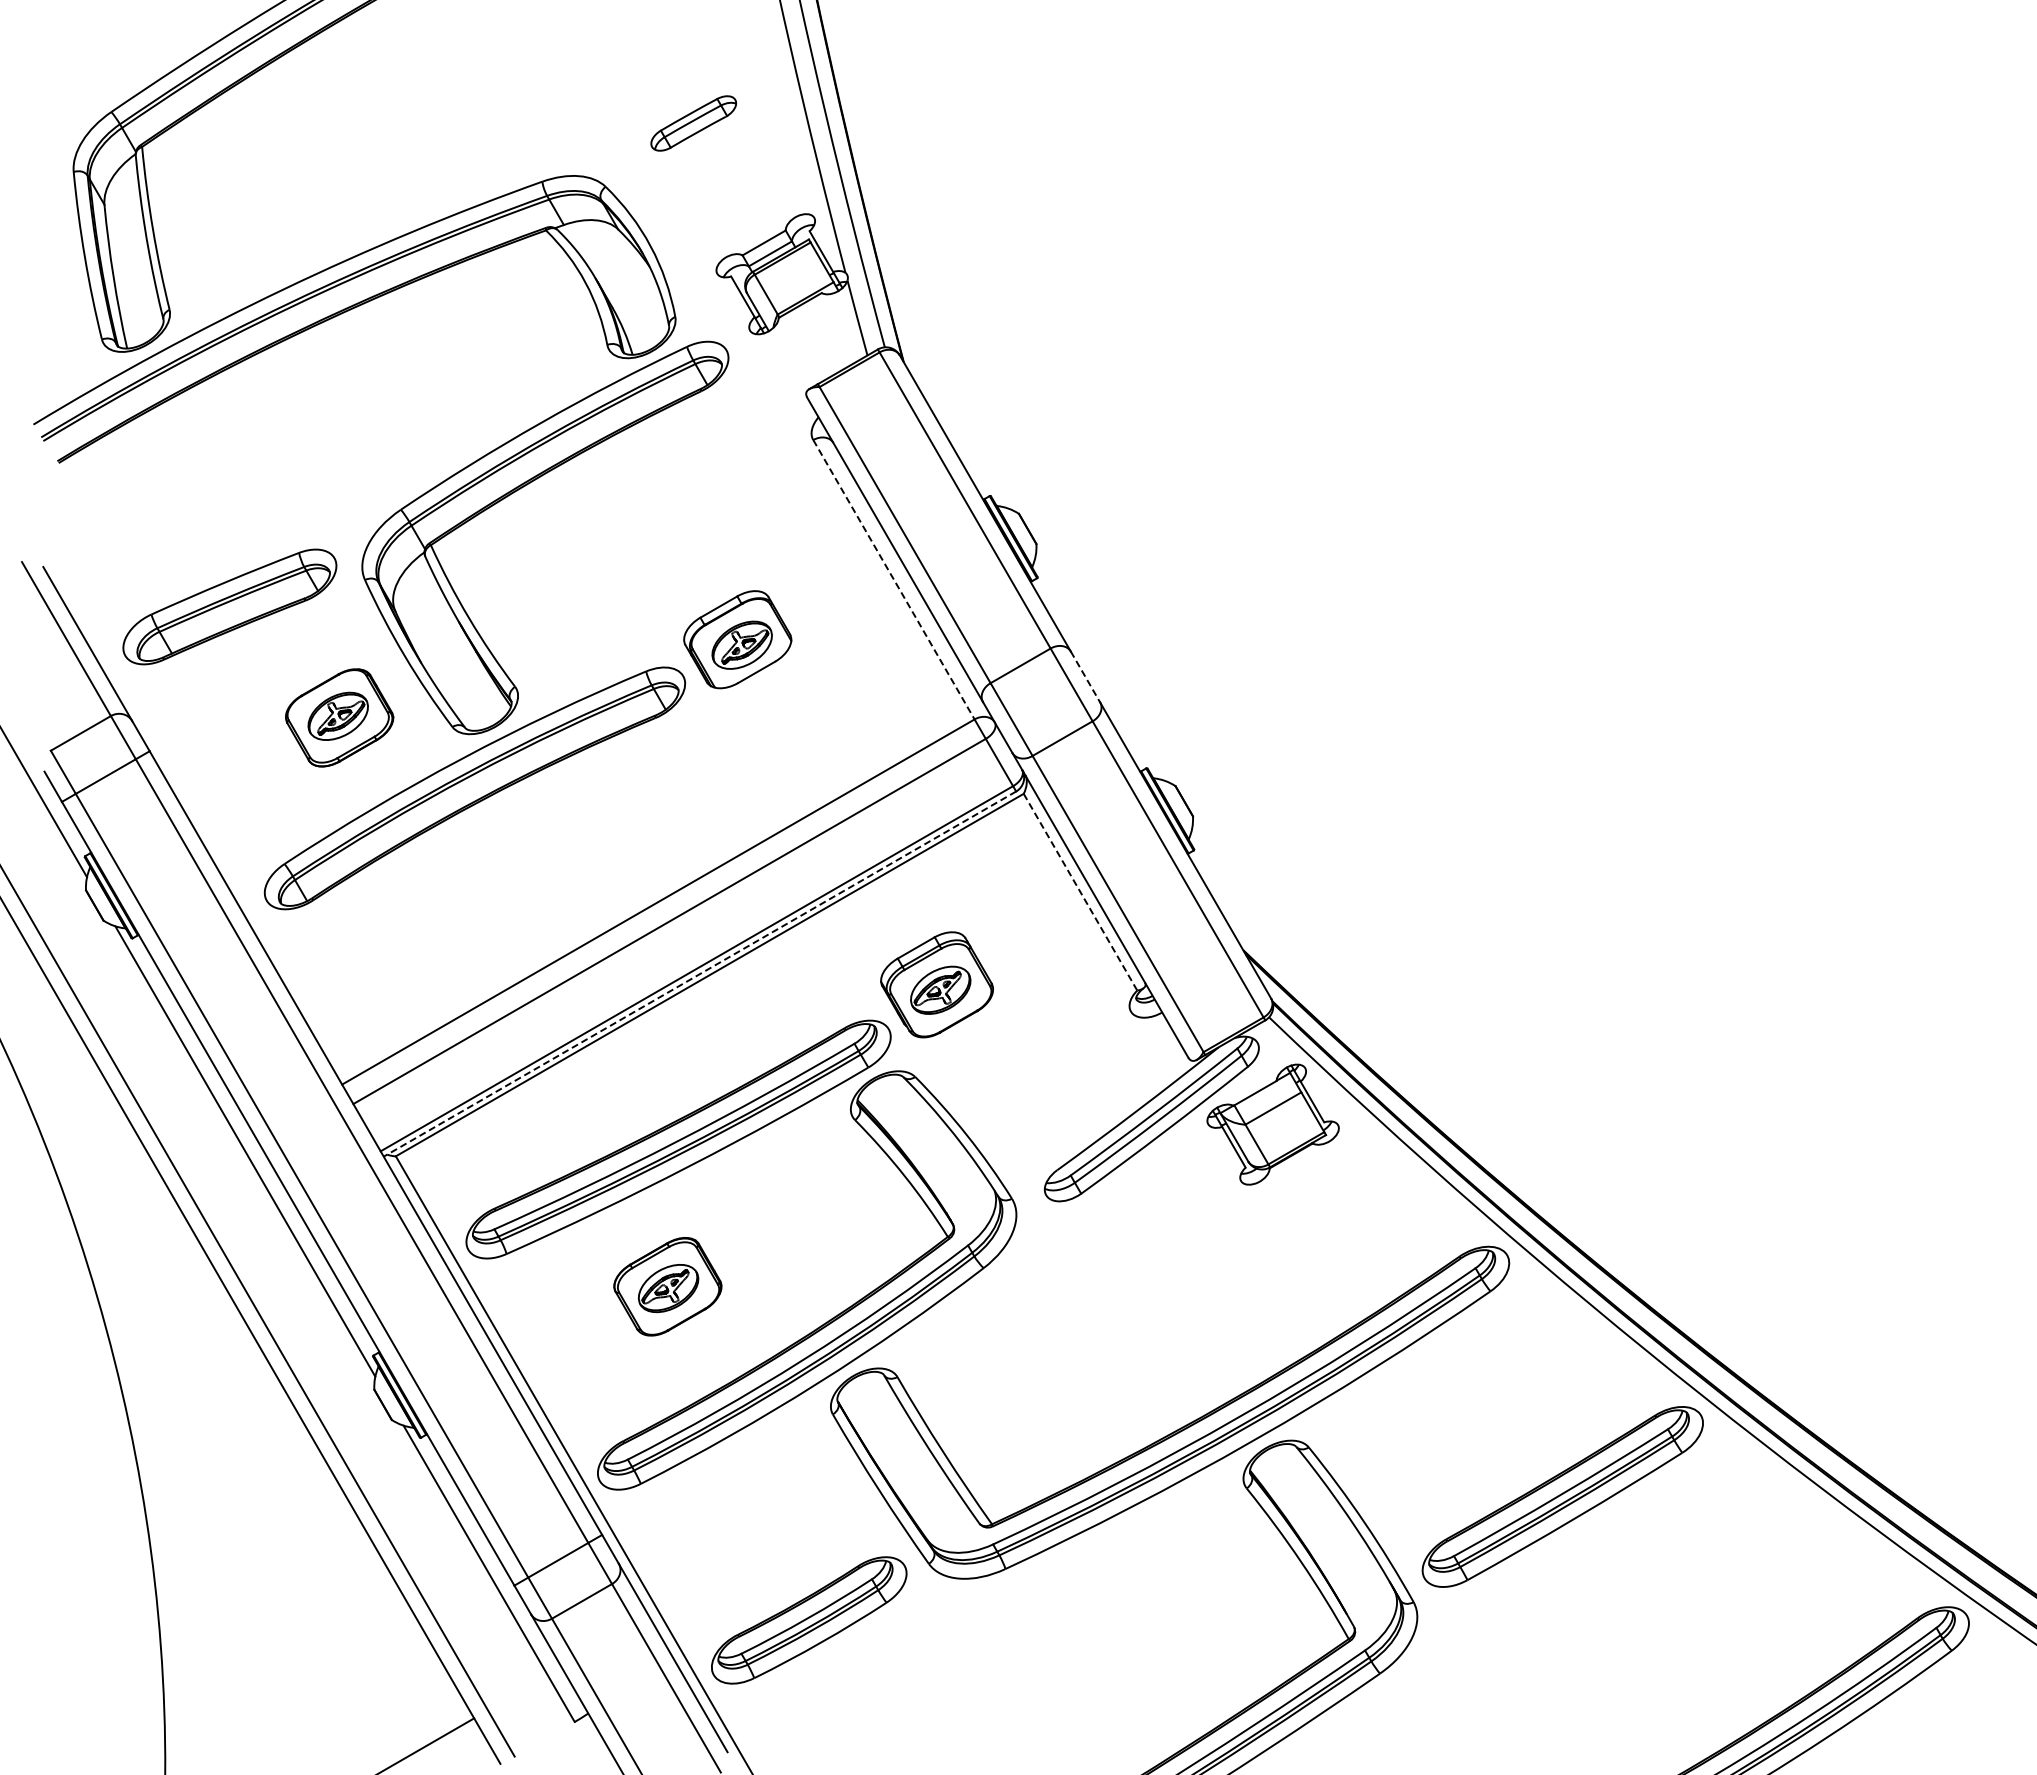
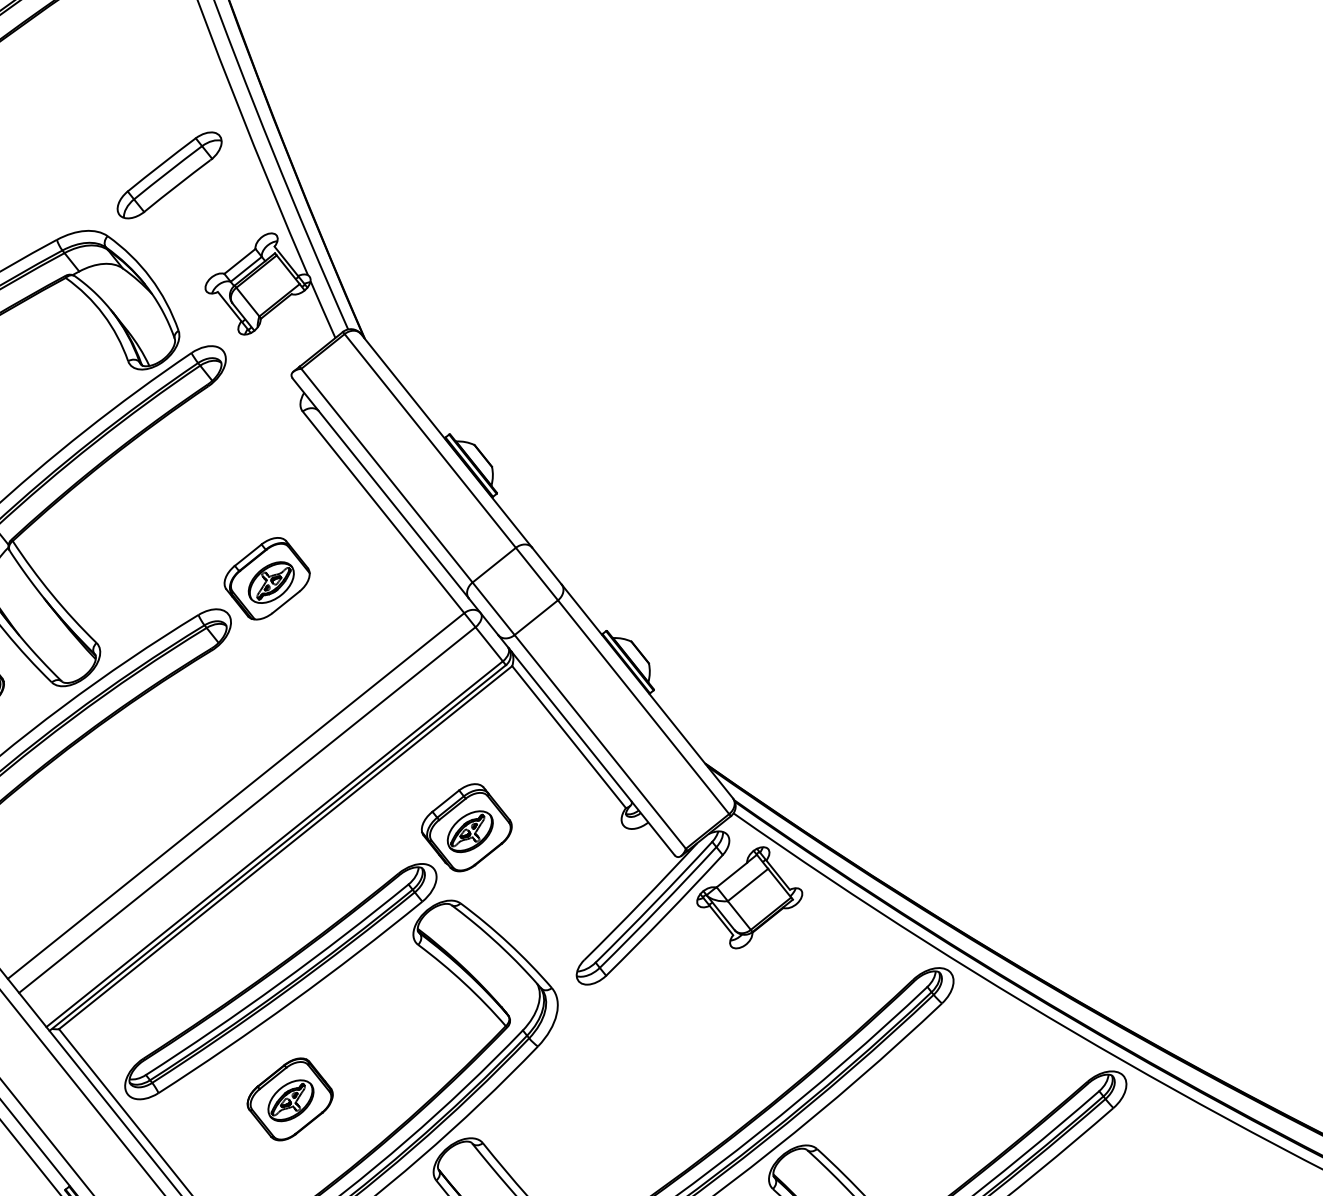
part: (693, 123) -> (169, 175), size x1.67
line: (894, 580) -> (384, 512), dashed -> solid
line: (1085, 677) -> (547, 566), dashed -> solid
line: (1080, 892) -> (569, 737), dashed -> solid
line: (699, 974) -> (277, 848), dashed -> solid

